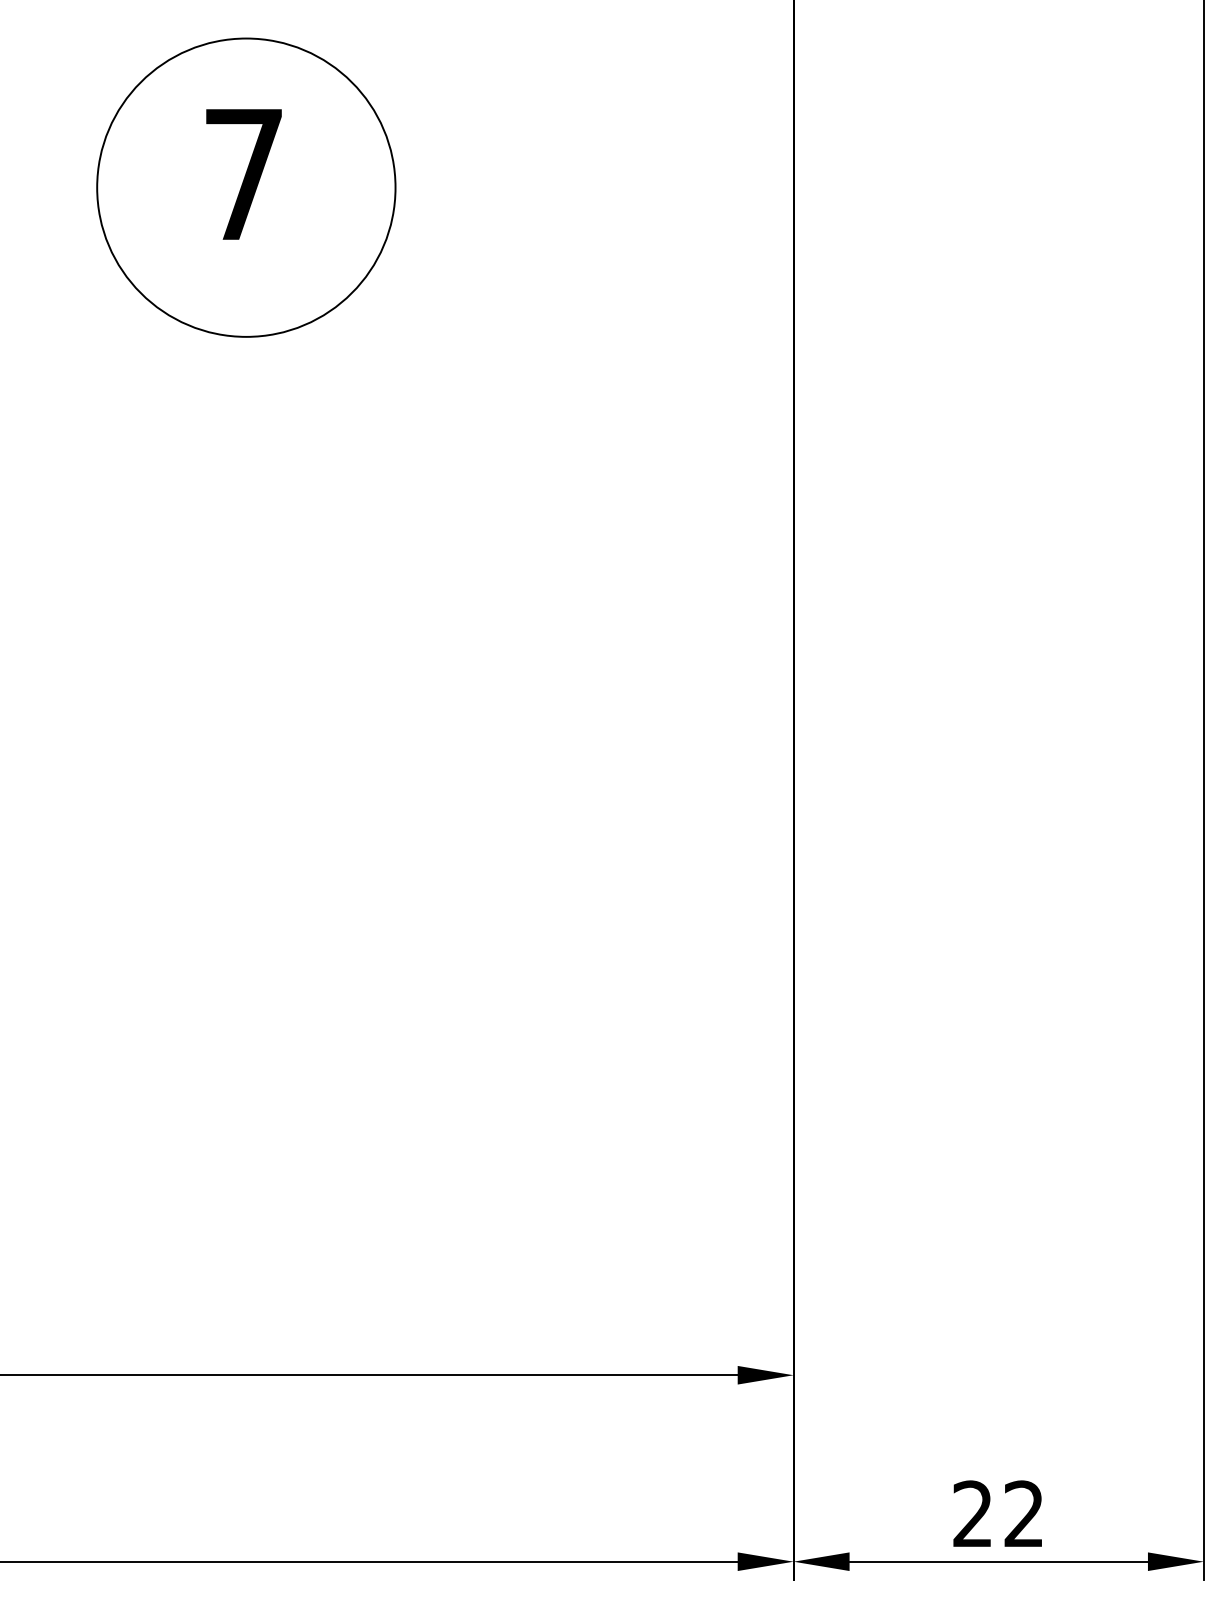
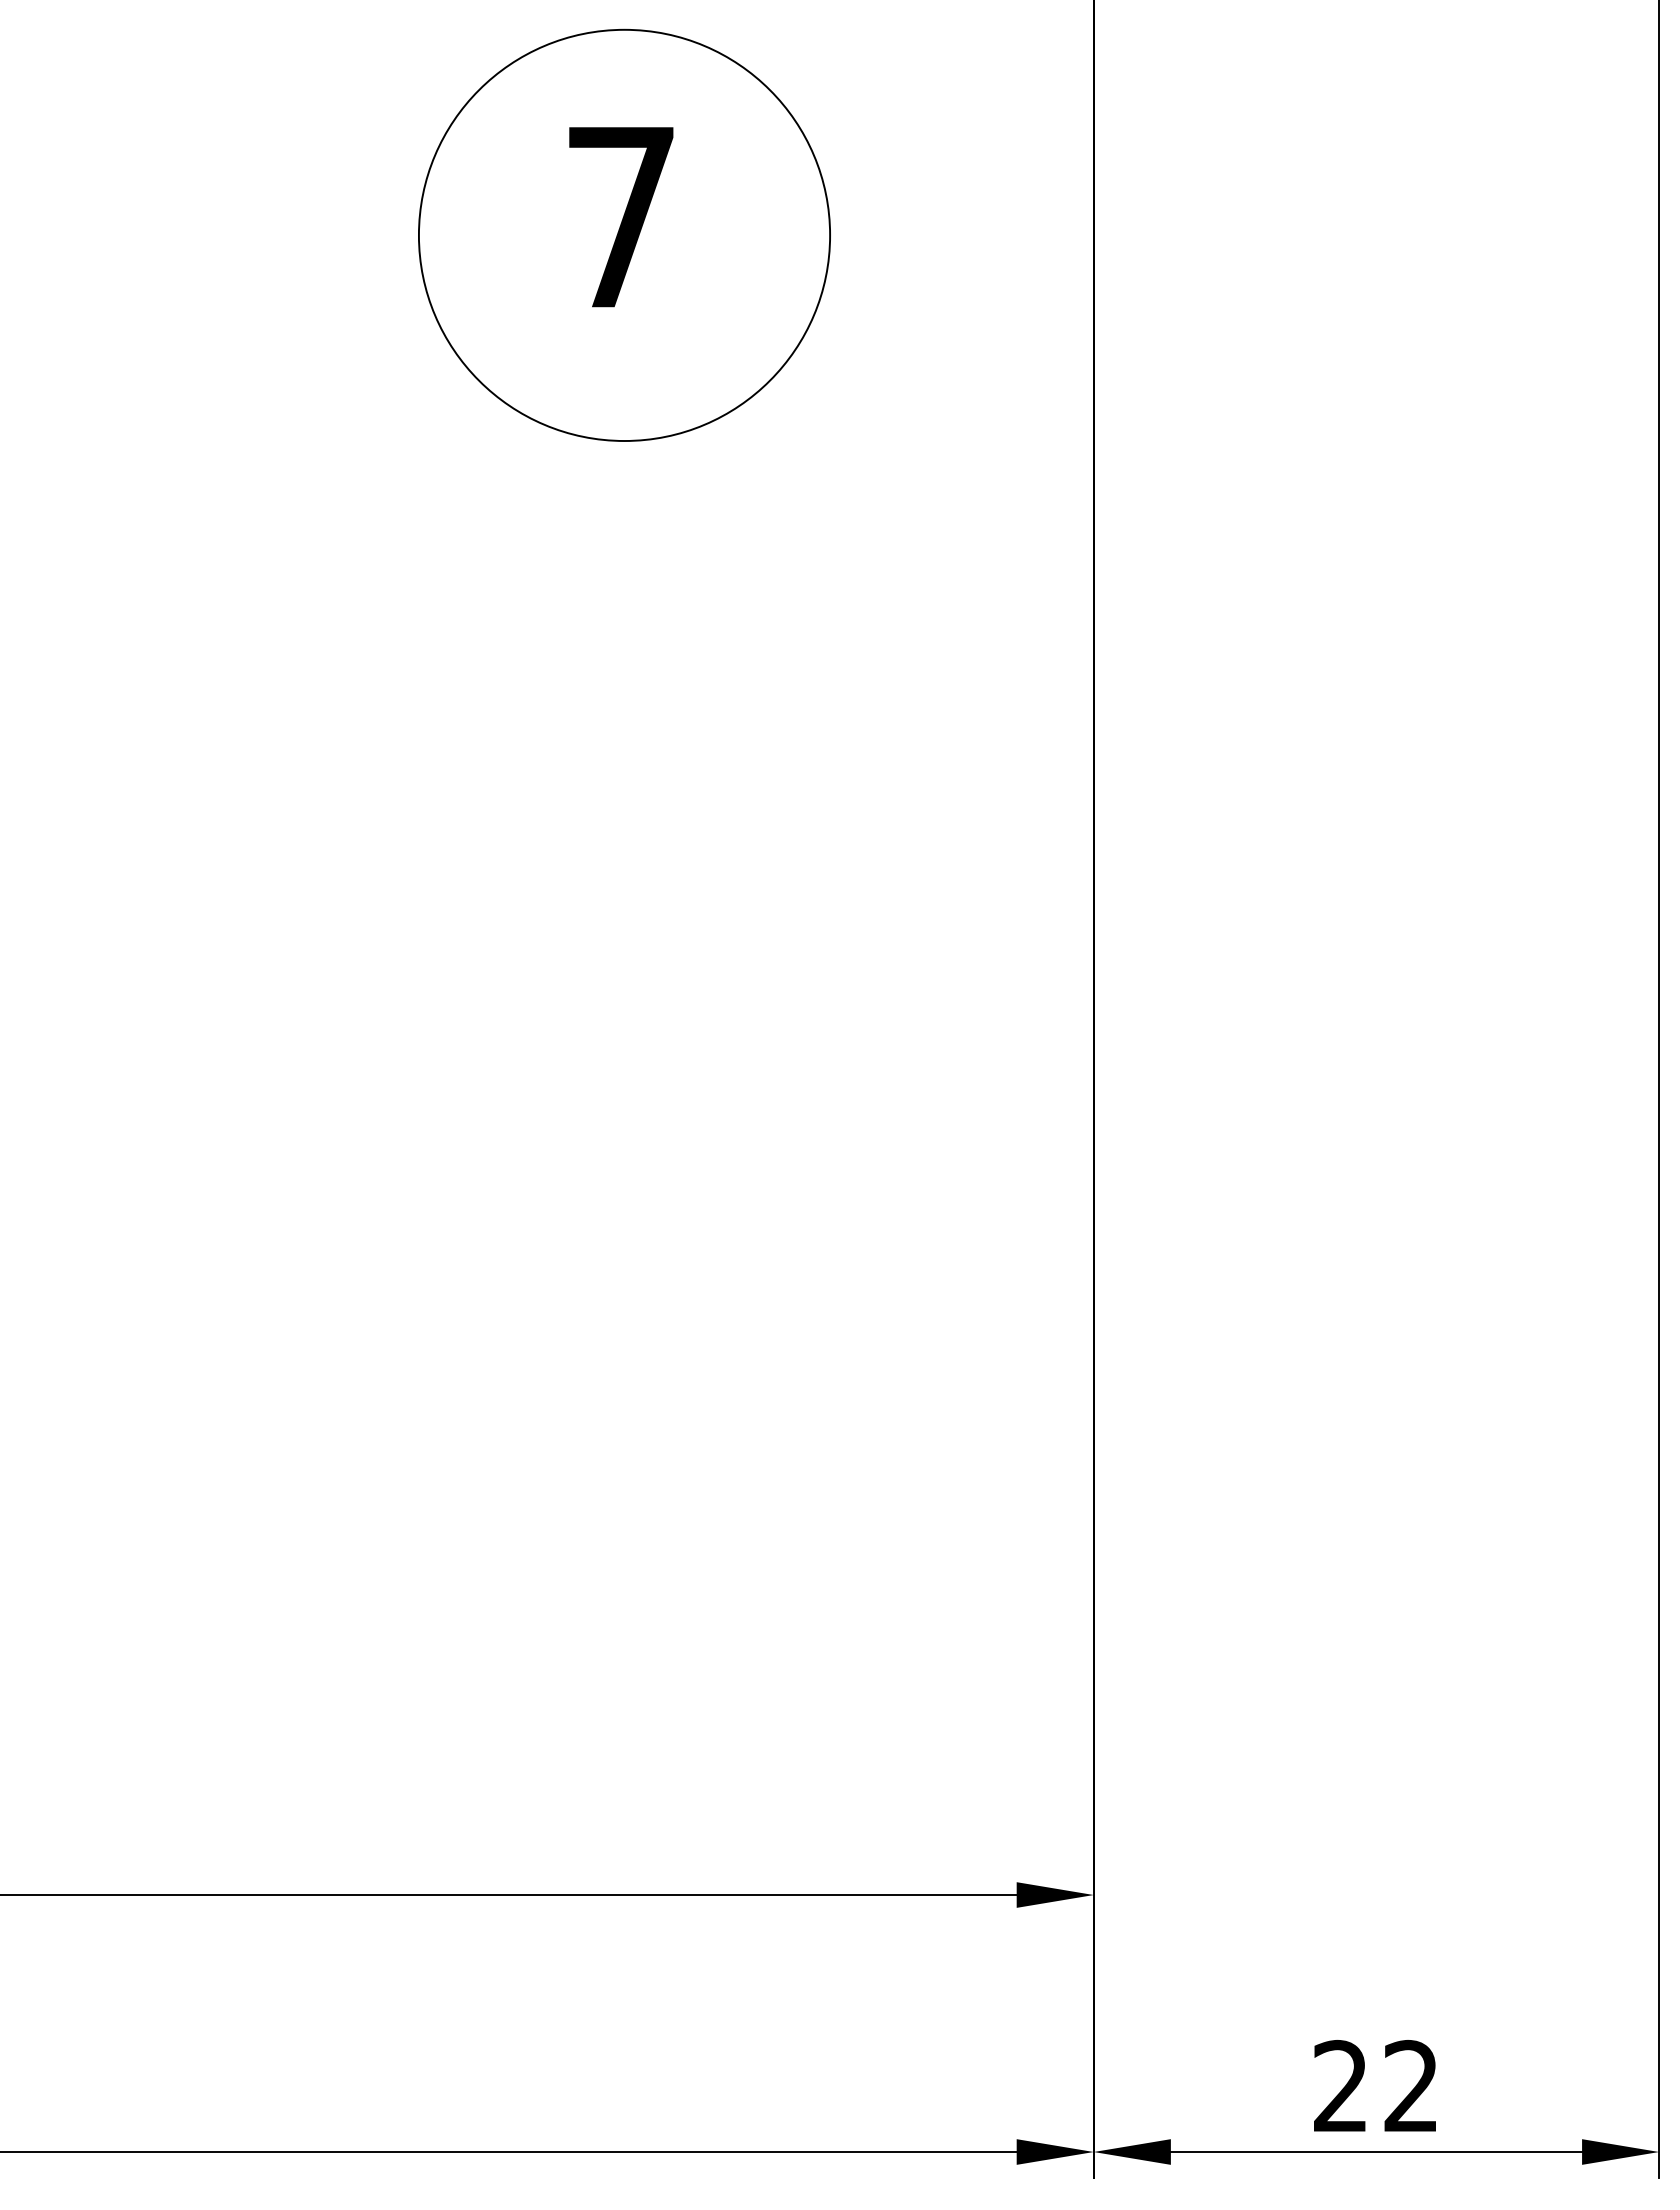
part: (246, 187) -> (624, 234), moved

